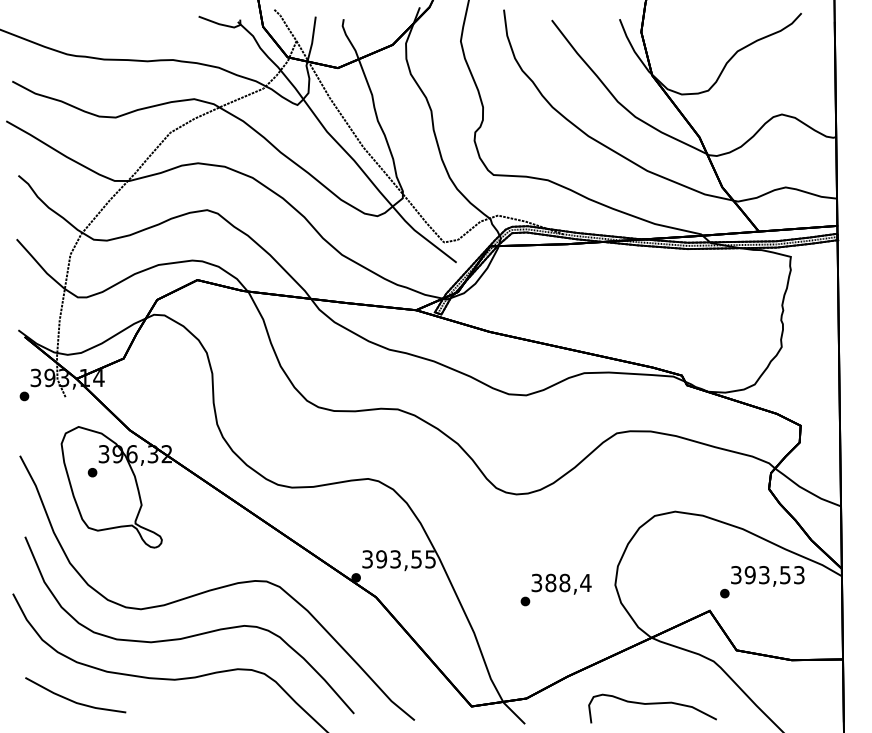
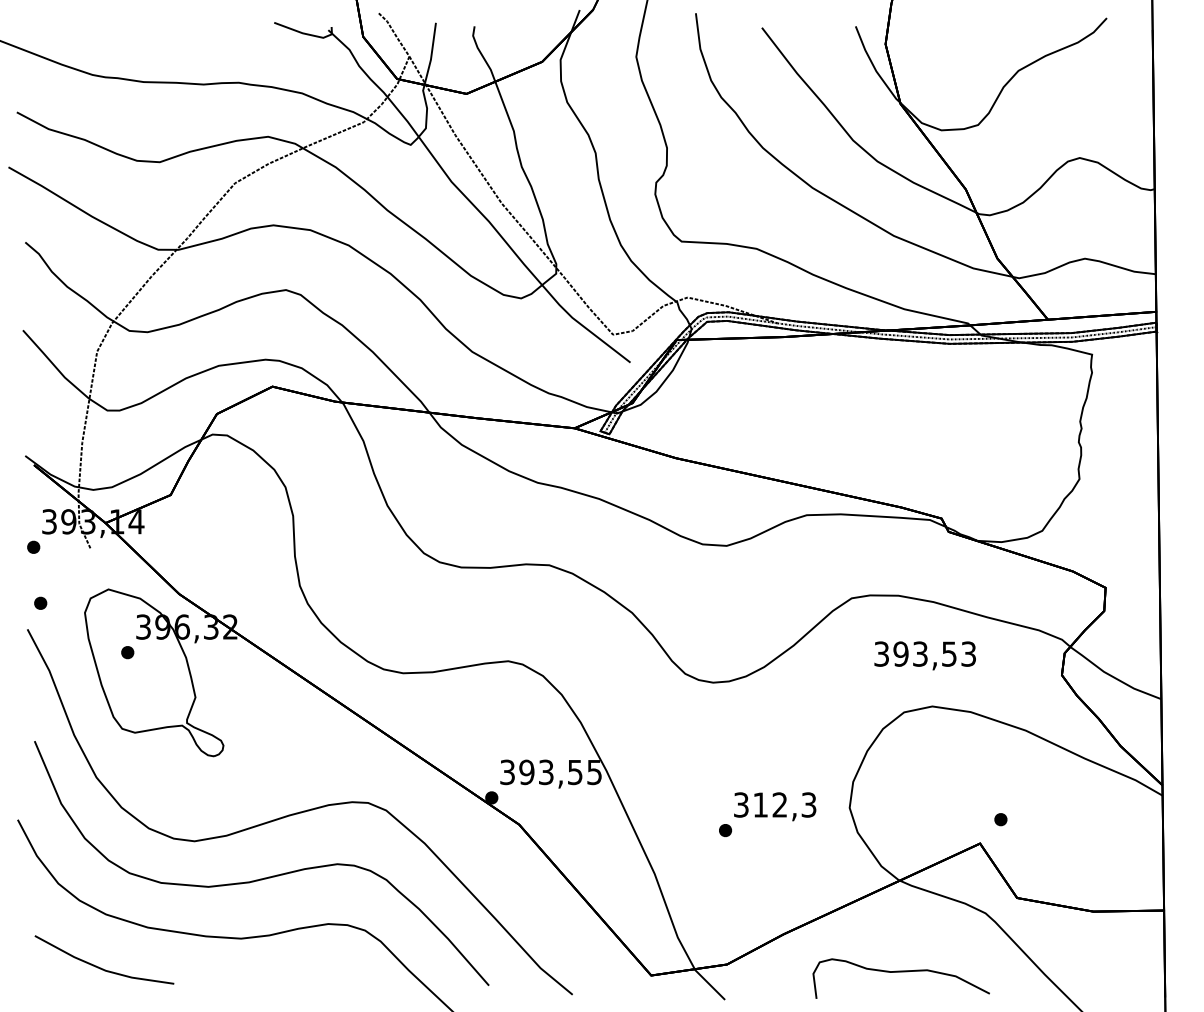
part: (29, 436) -> (40, 602), added
text: (767, 576) -> (924, 655), moved
text: (568, 582) -> (784, 804), 388,4 -> 312,3

